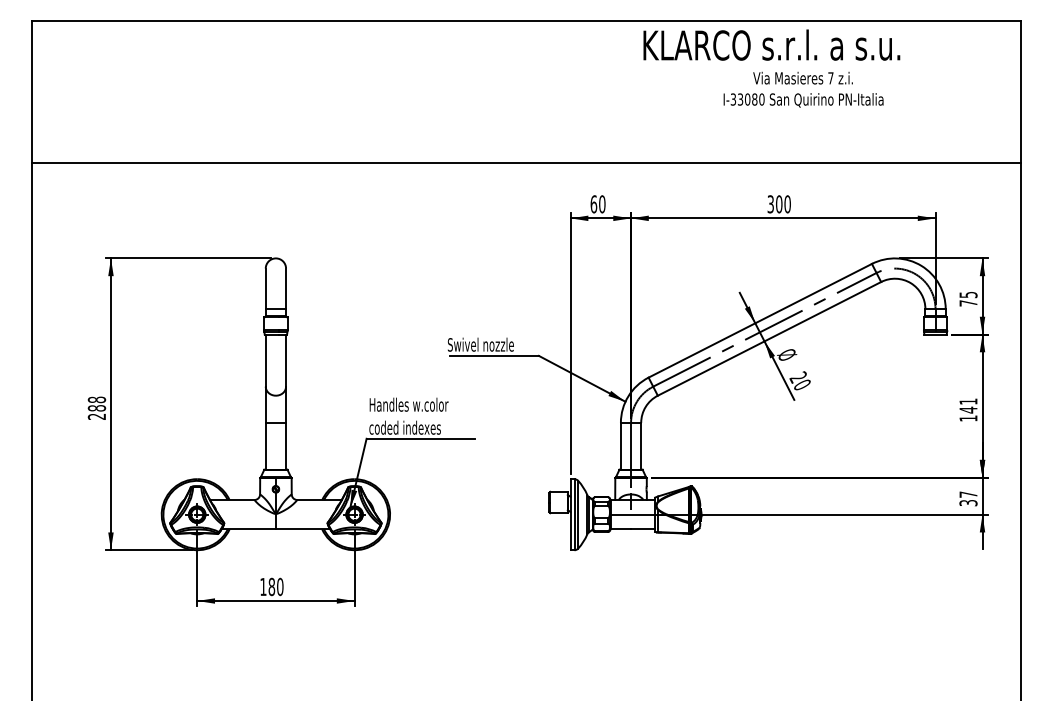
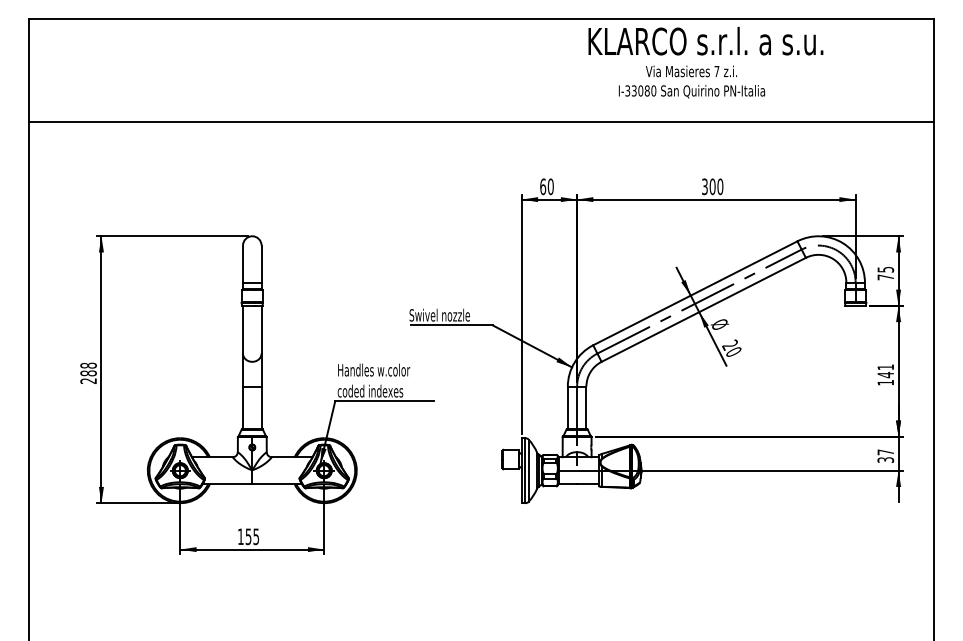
text: (803, 89) -> (691, 81), moved
line: (526, 162) -> (481, 121), moved
text: (276, 586) -> (252, 536), 180 -> 155

